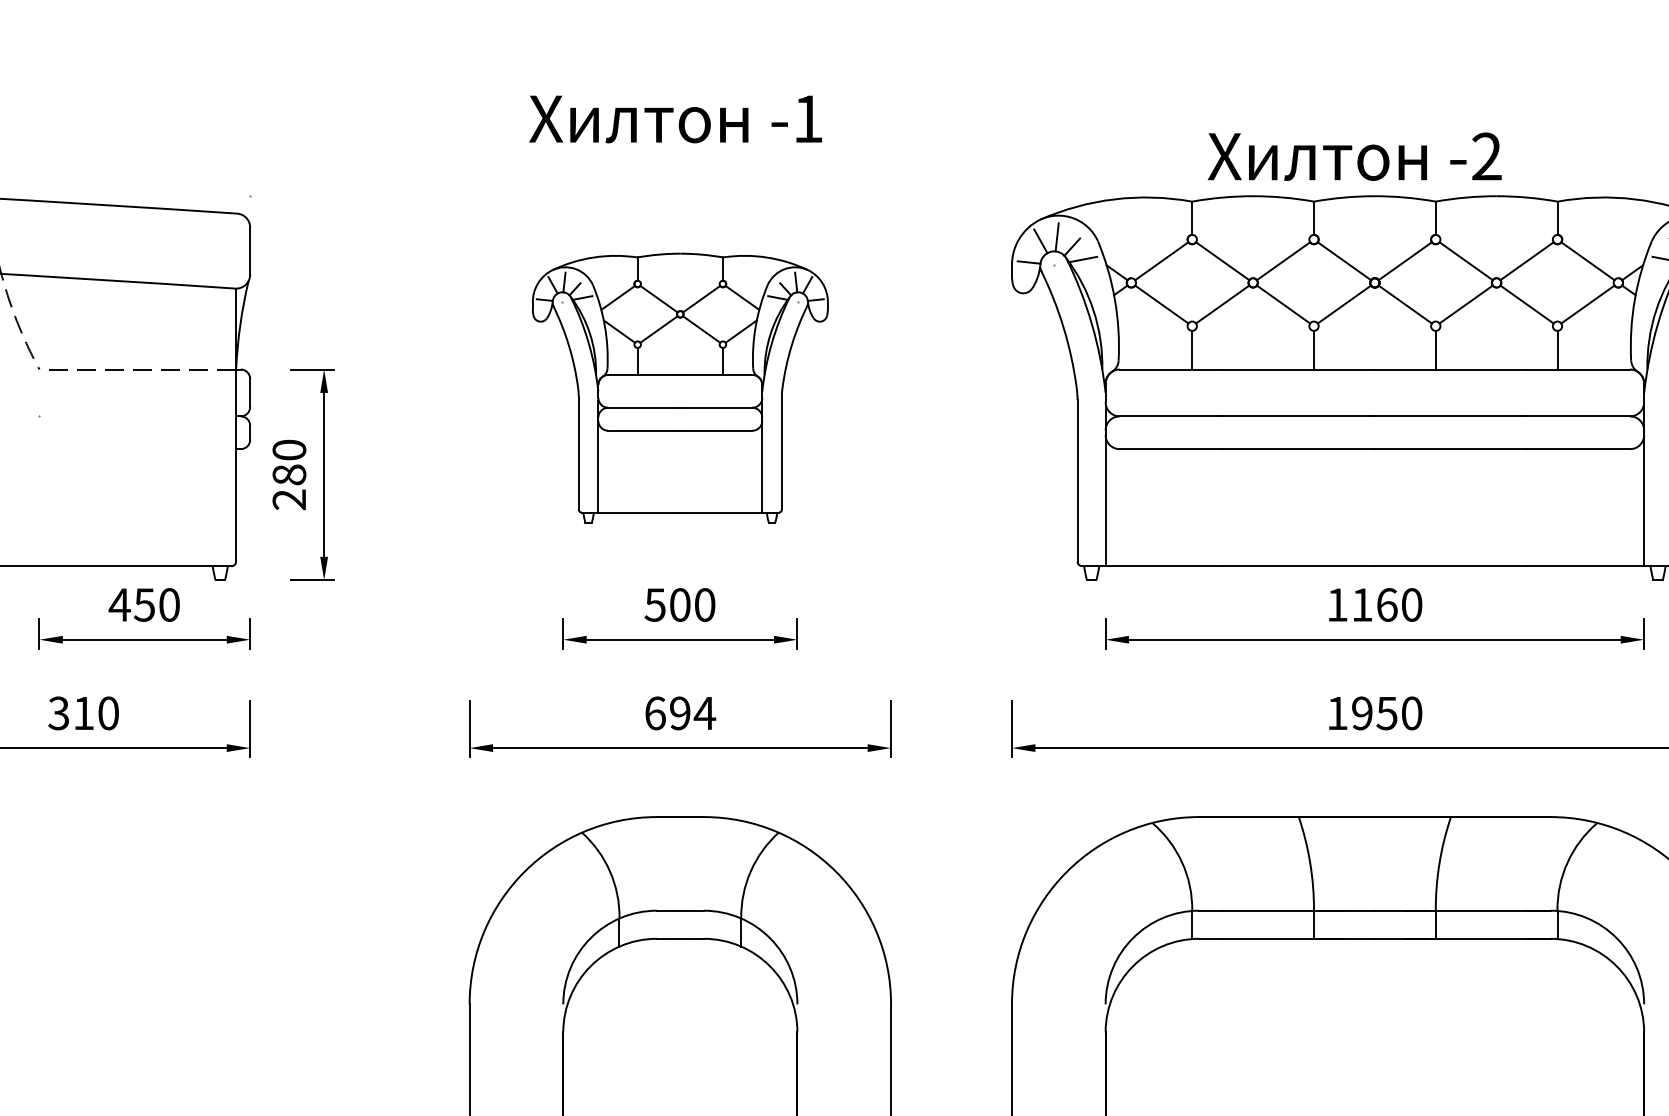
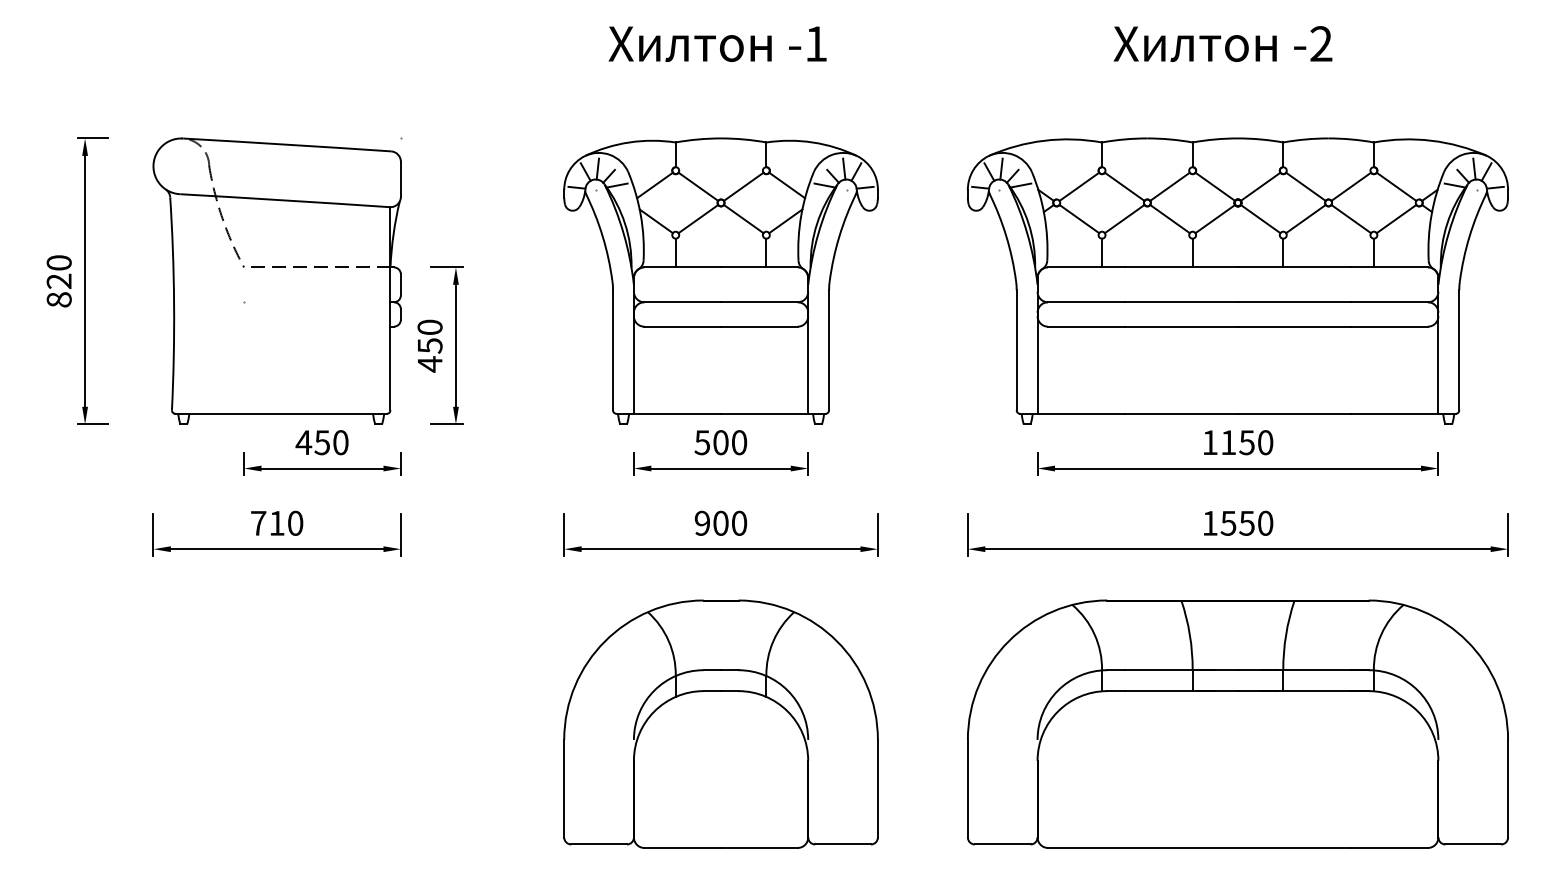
text: (675, 118) -> (717, 43), moved
text: (1354, 155) -> (1222, 43), moved
part: (679, 387) -> (720, 280), size x1.43
text: (288, 487) -> (429, 355), 280 -> 450
text: (1386, 604) -> (1246, 442), 1160 -> 1150
text: (58, 712) -> (258, 522), 310 -> 710
text: (679, 712) -> (720, 522), 694 -> 900
text: (1362, 712) -> (1228, 522), 1950 -> 1550

